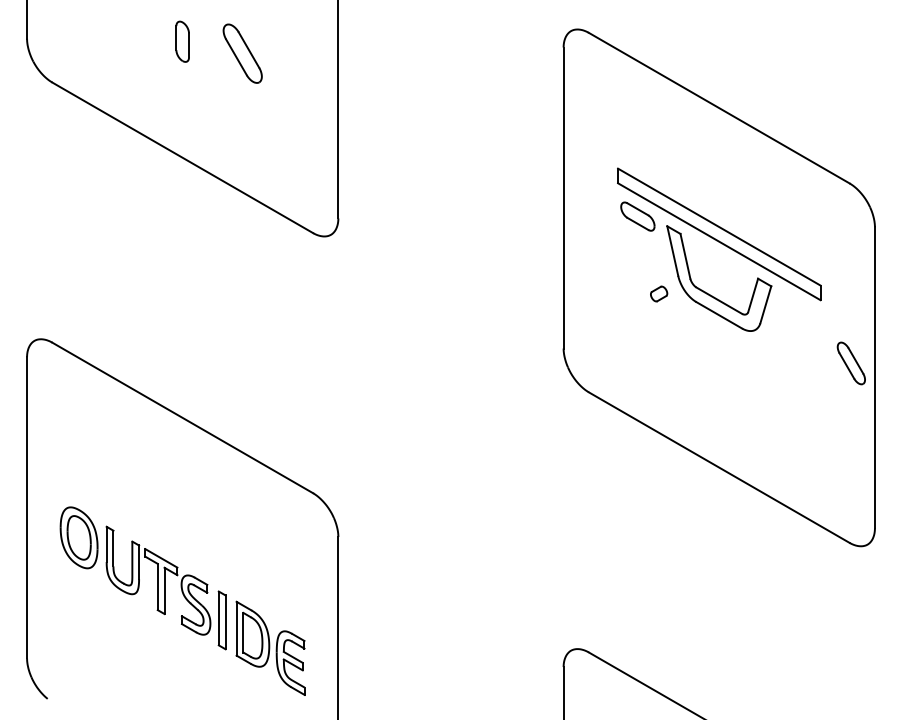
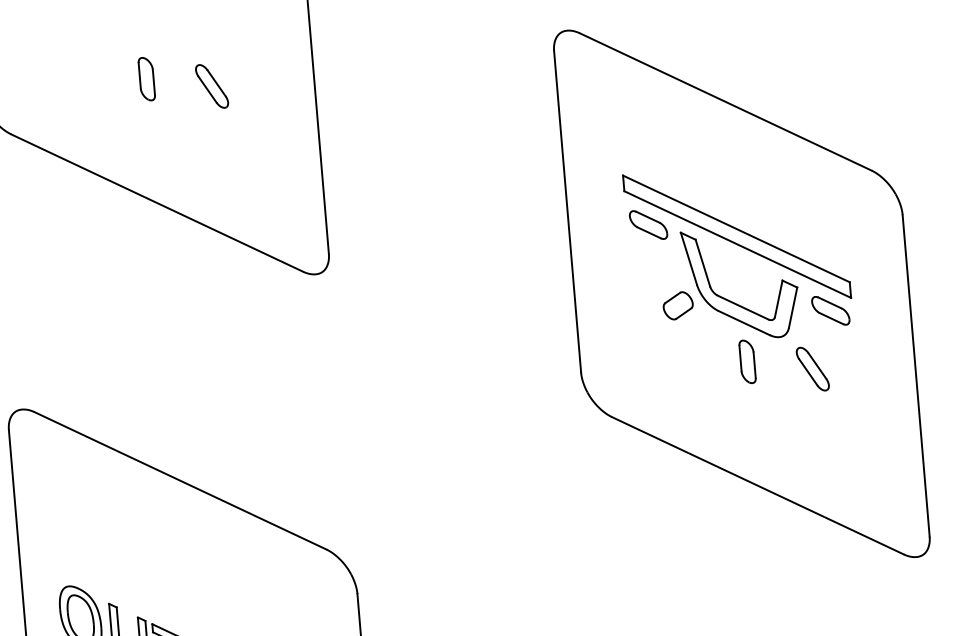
part: (242, 53) -> (211, 86), size x0.71
part: (658, 293) -> (677, 305), size x1.67
part: (800, 310) -> (830, 310), added
part: (719, 351) -> (747, 361), added
part: (850, 363) -> (811, 369), moved

